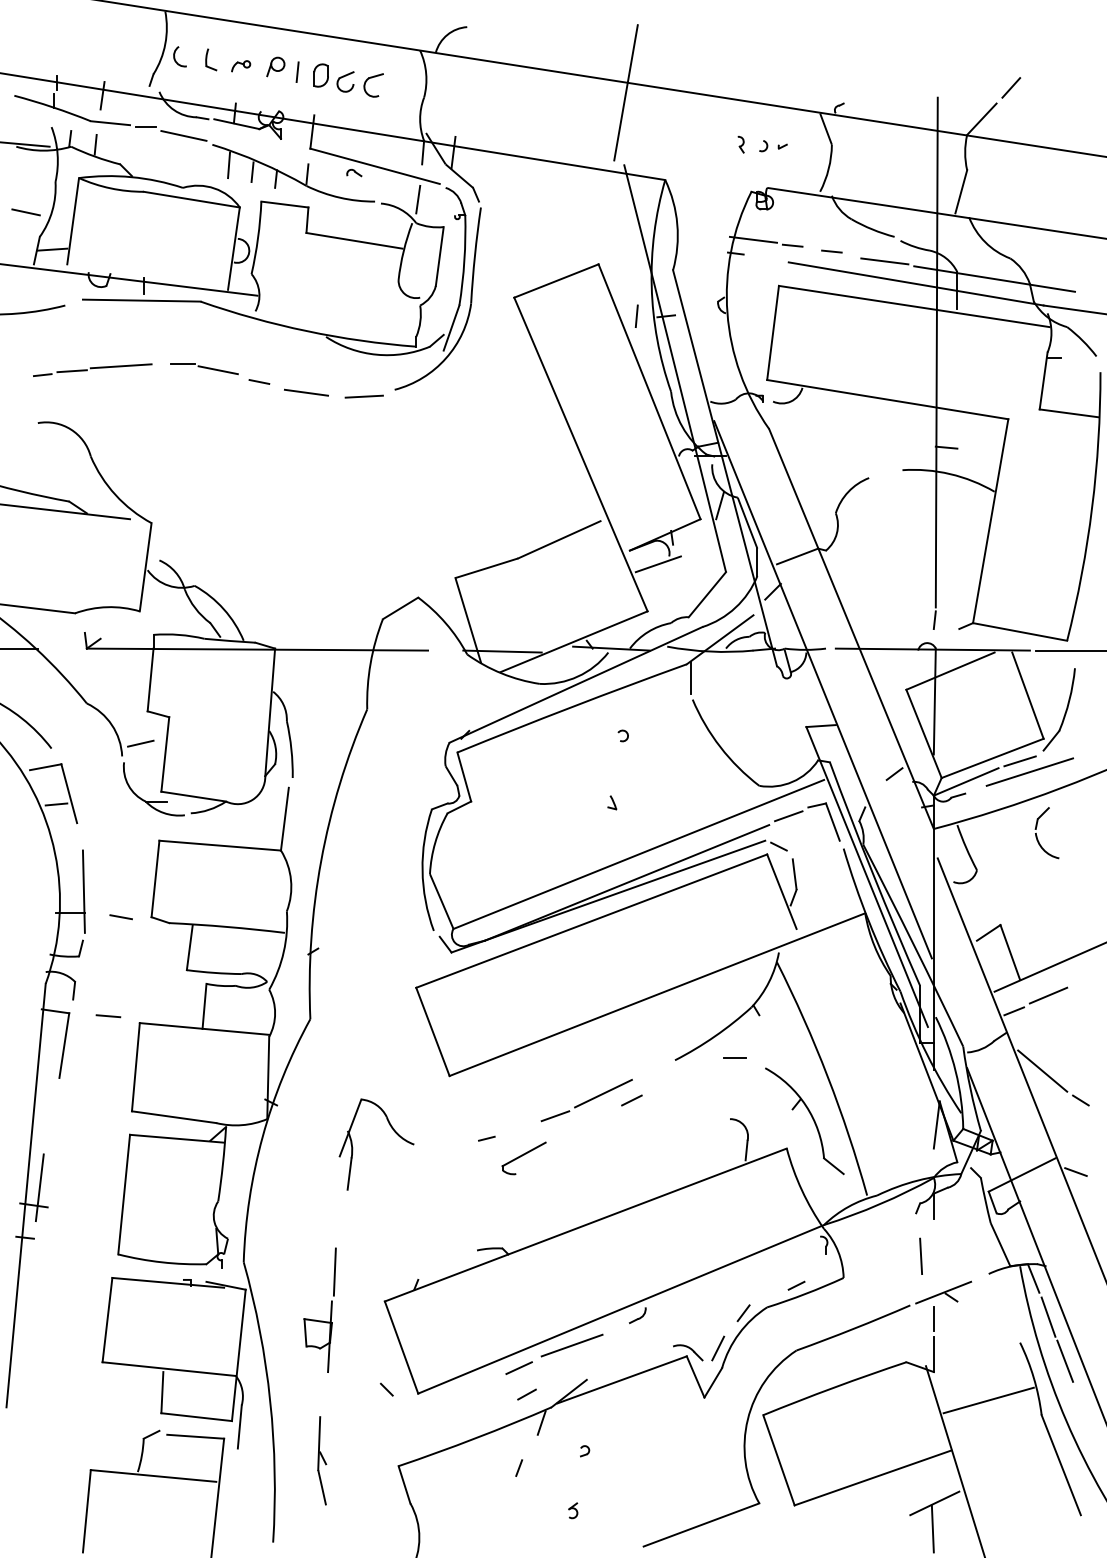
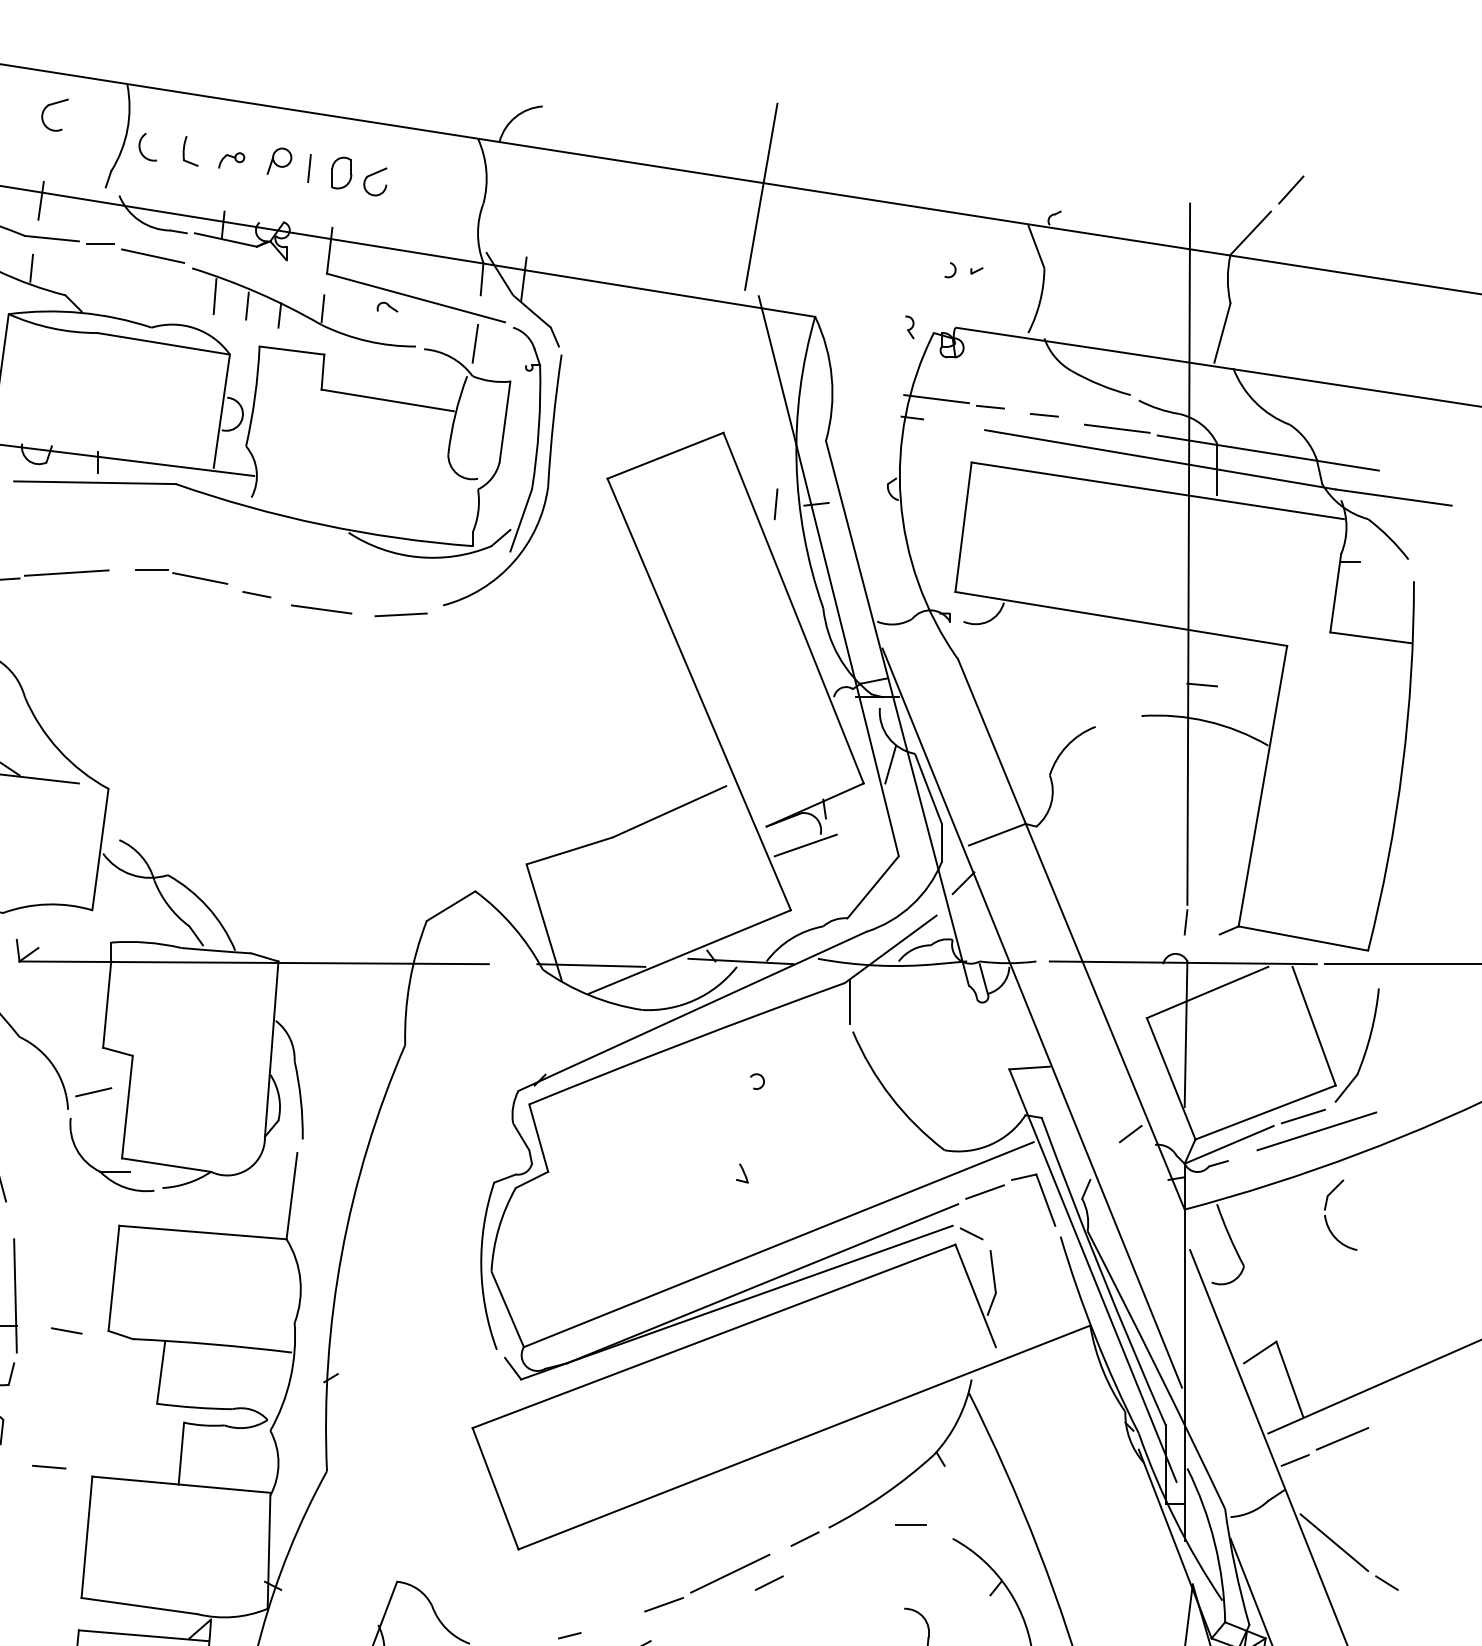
part: (372, 78) -> (53, 105), moved
part: (740, 144) -> (909, 327), moved
line: (657, 1068) -> (804, 1539), added

